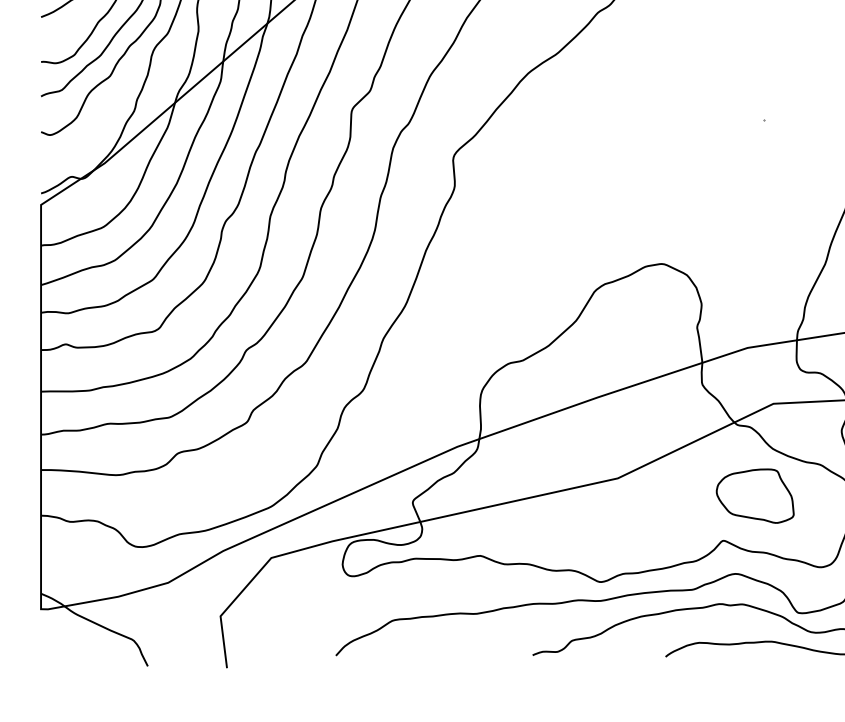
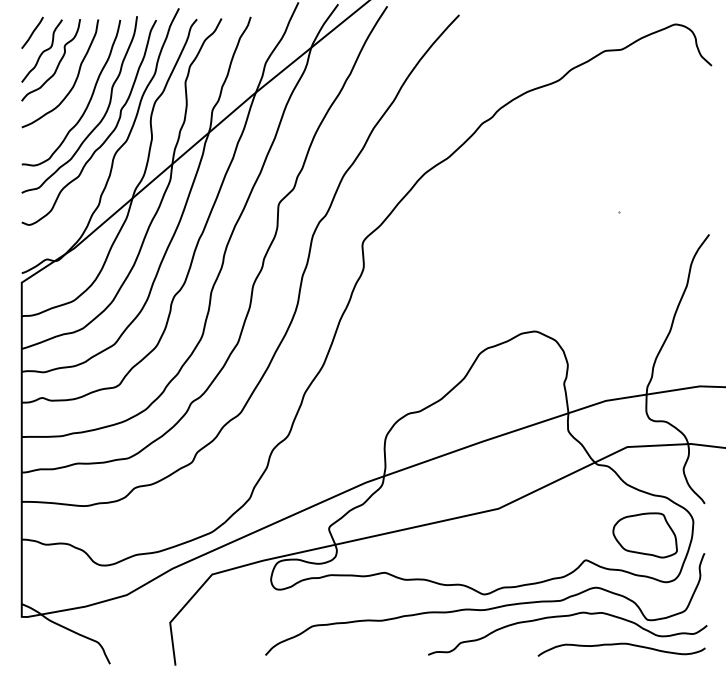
part: (754, 496) -> (644, 535), moved

